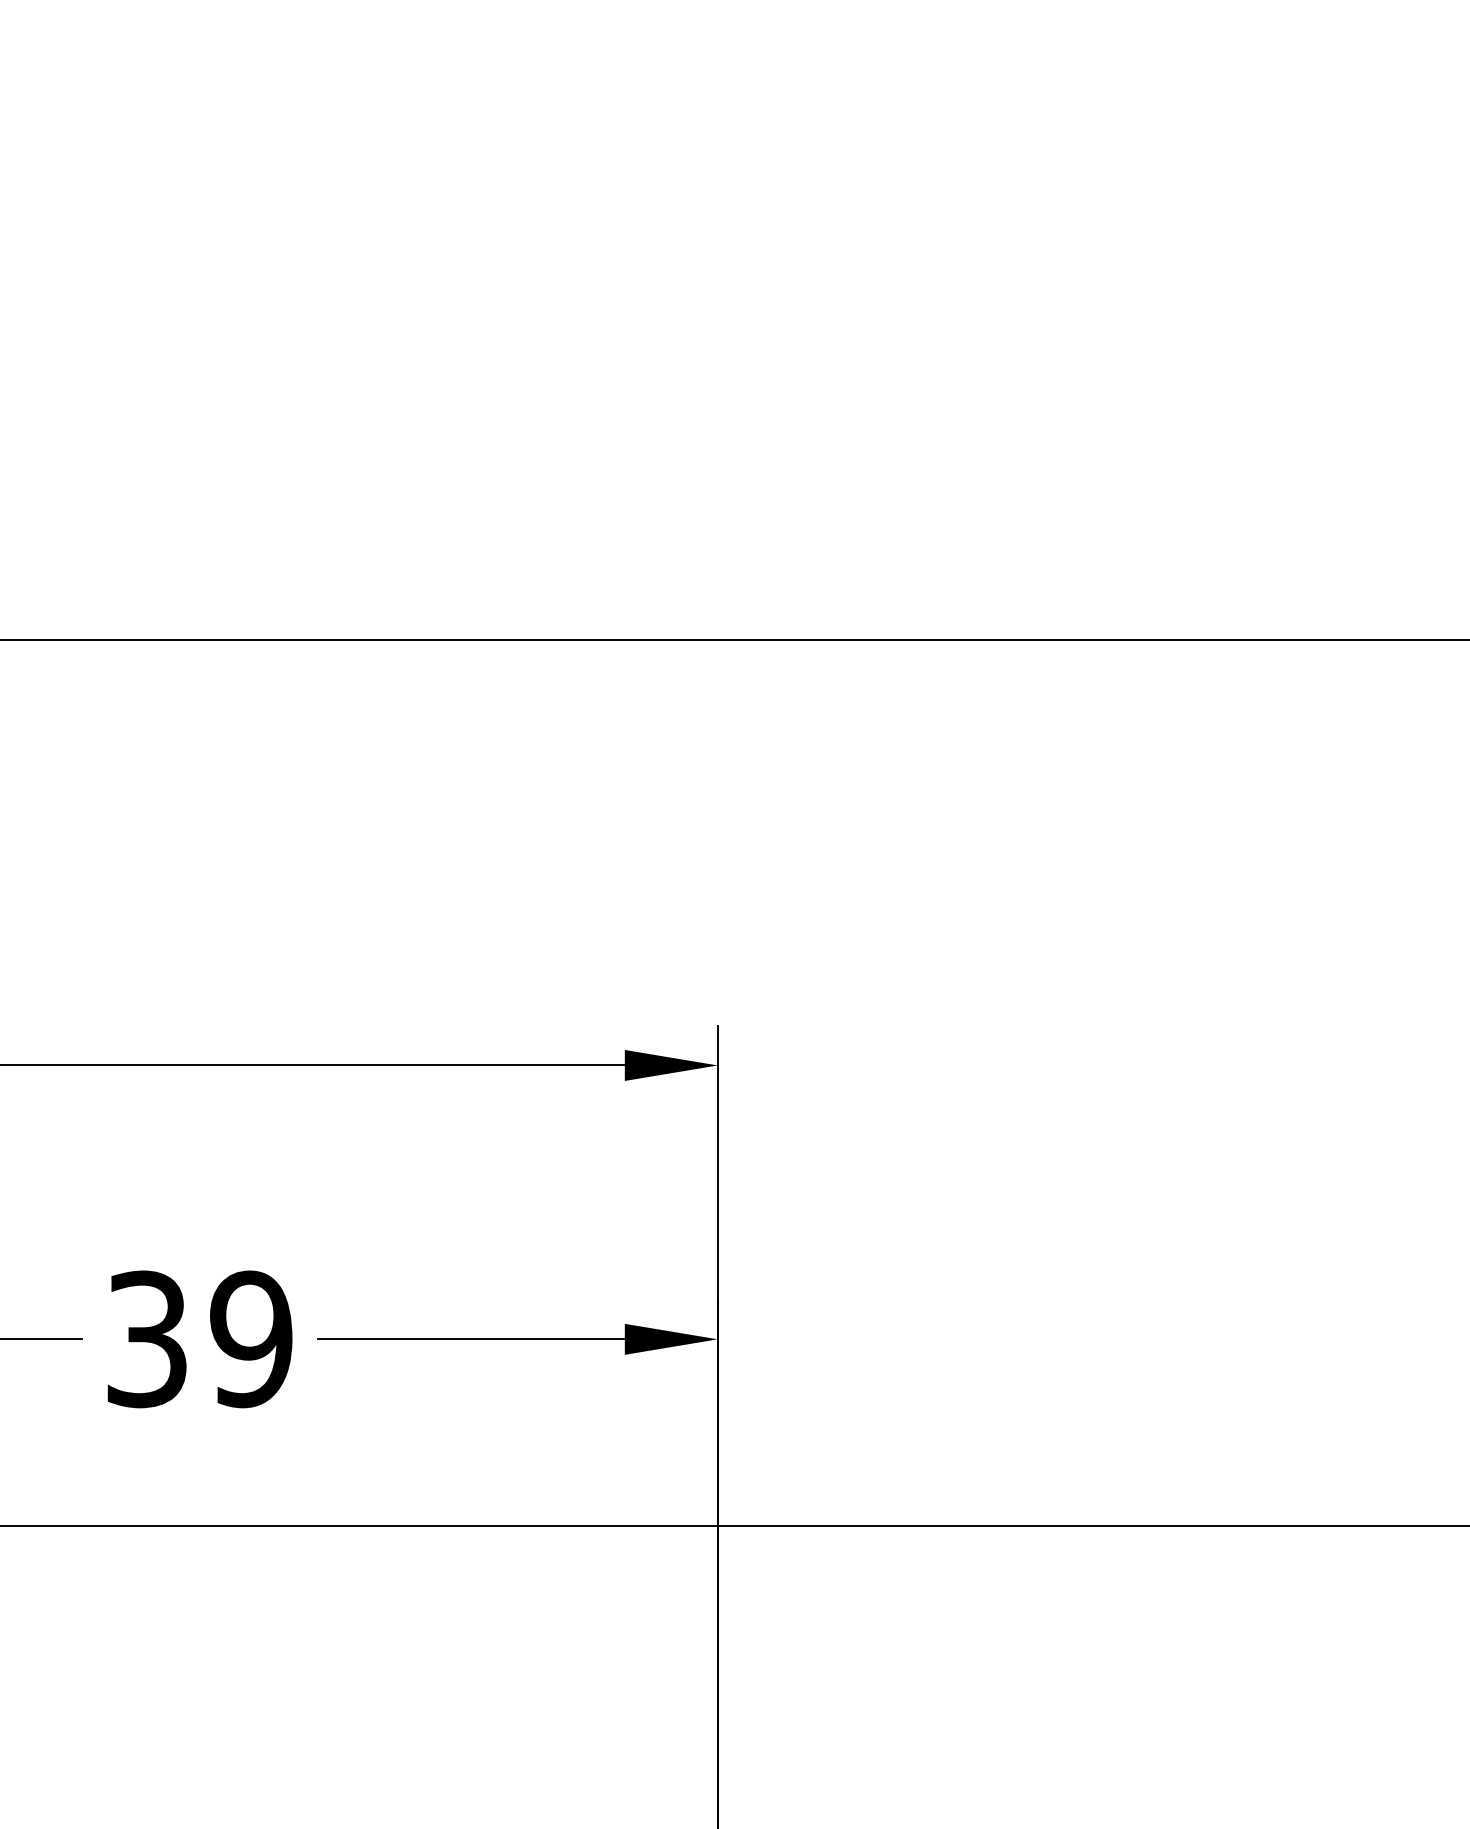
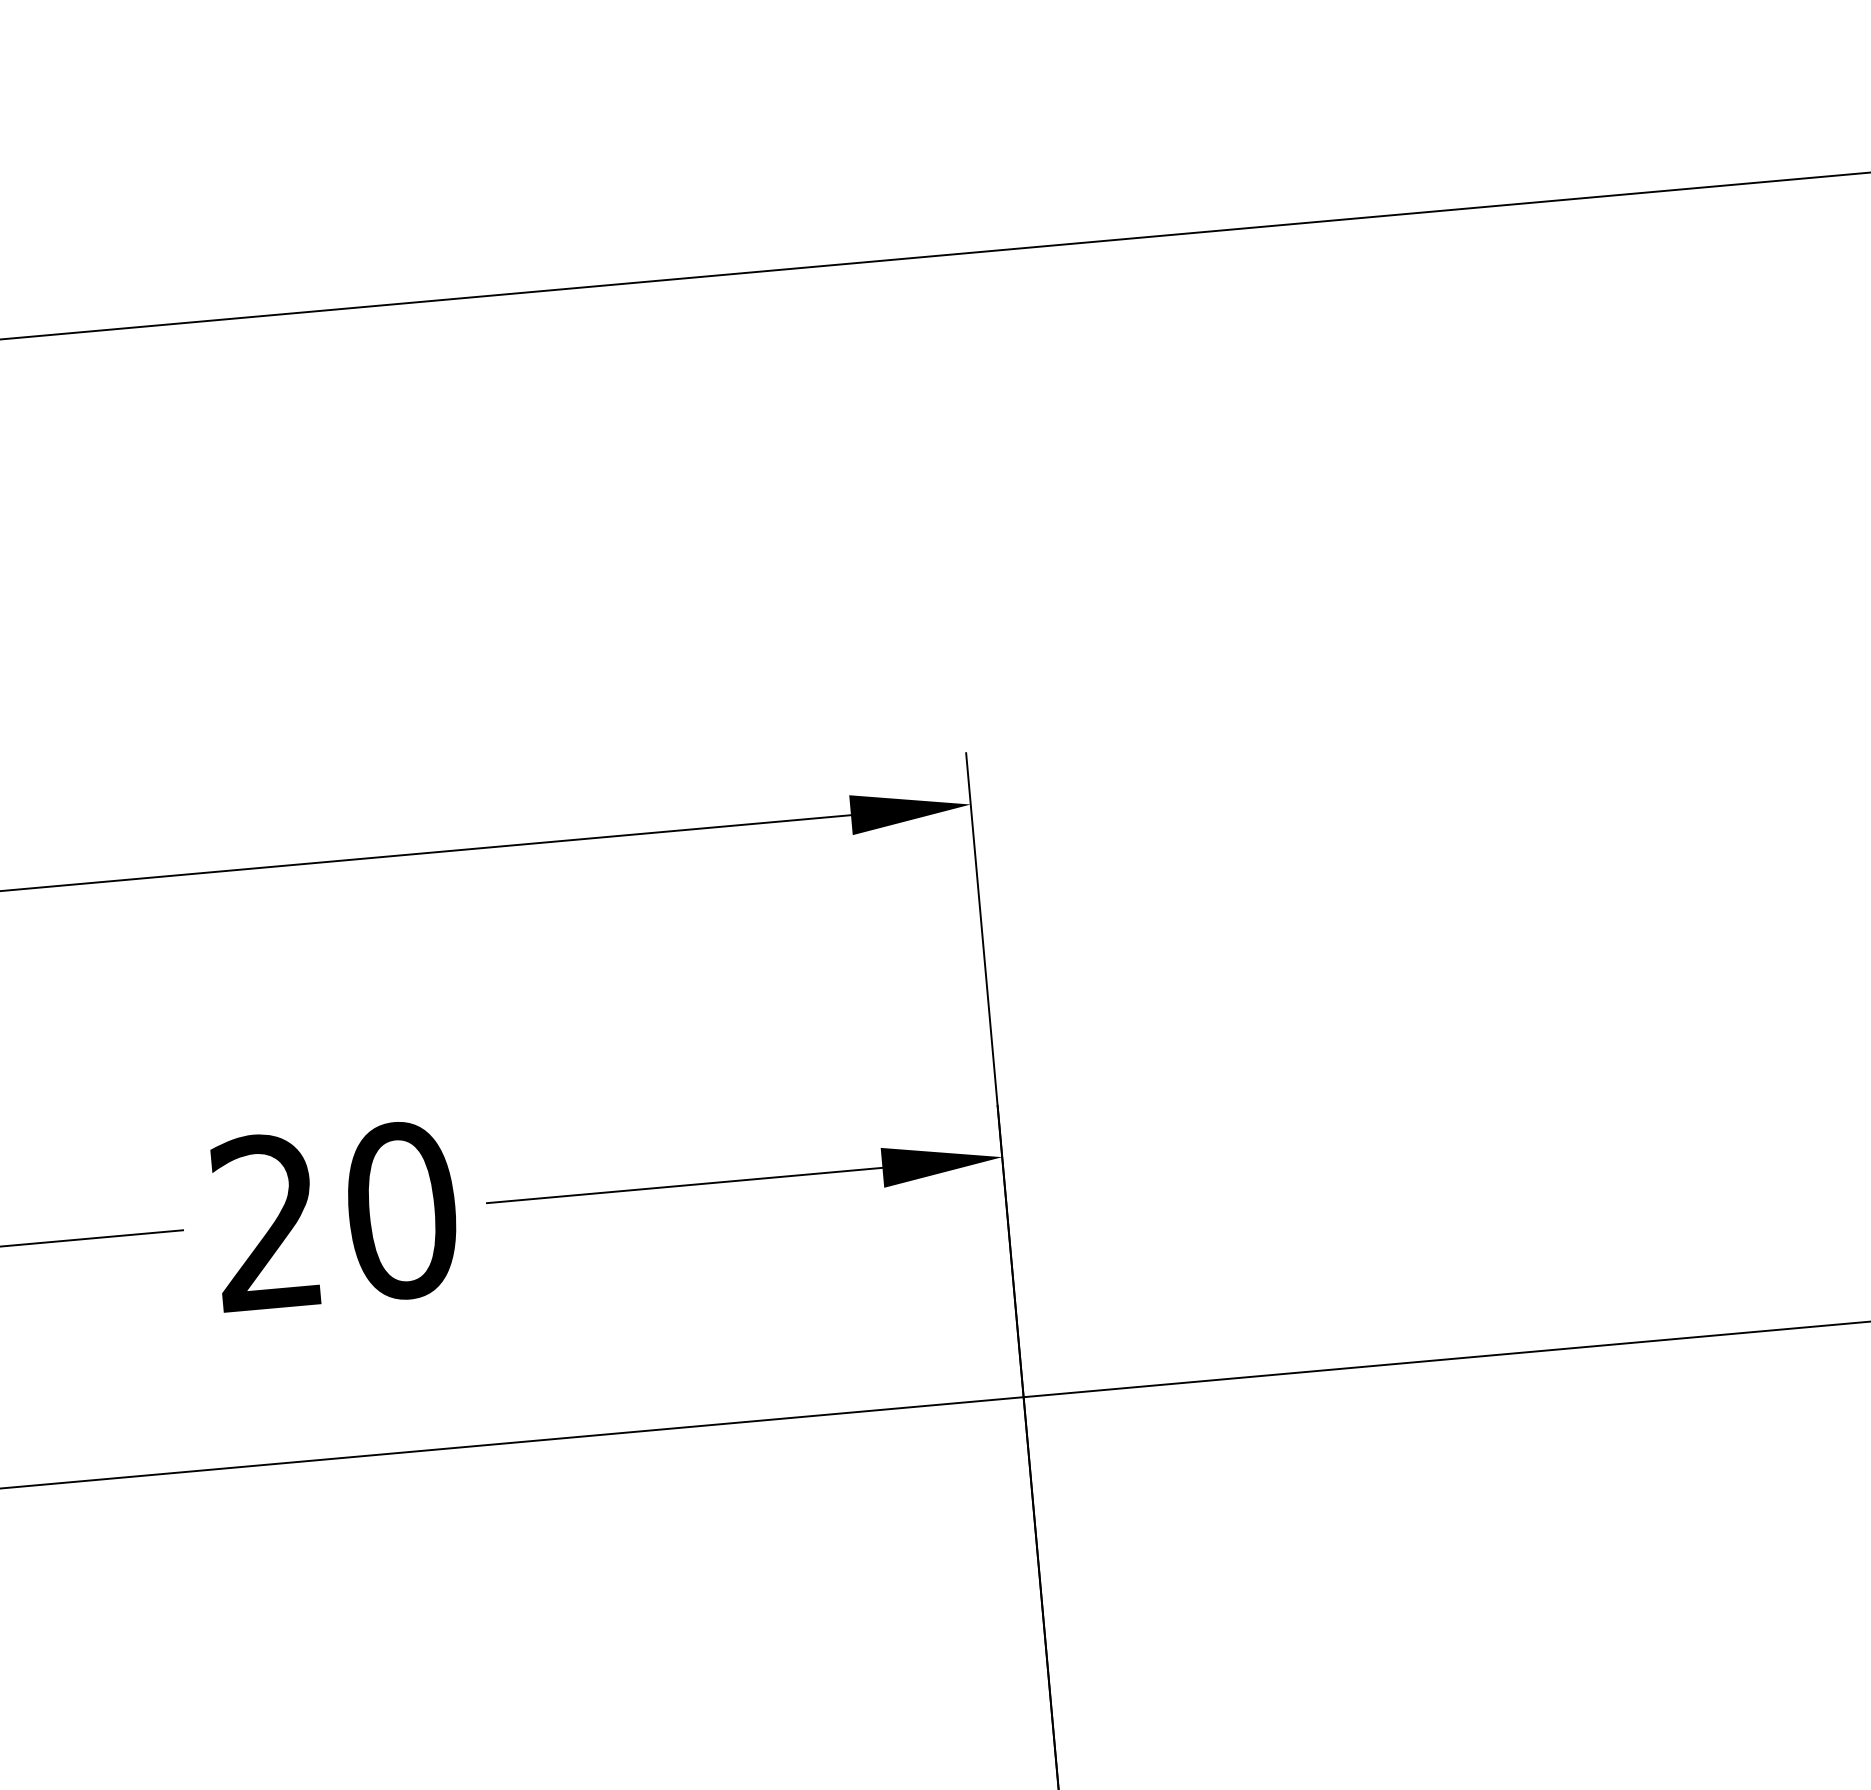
text: (200, 1339) -> (336, 1216), 39 -> 20

